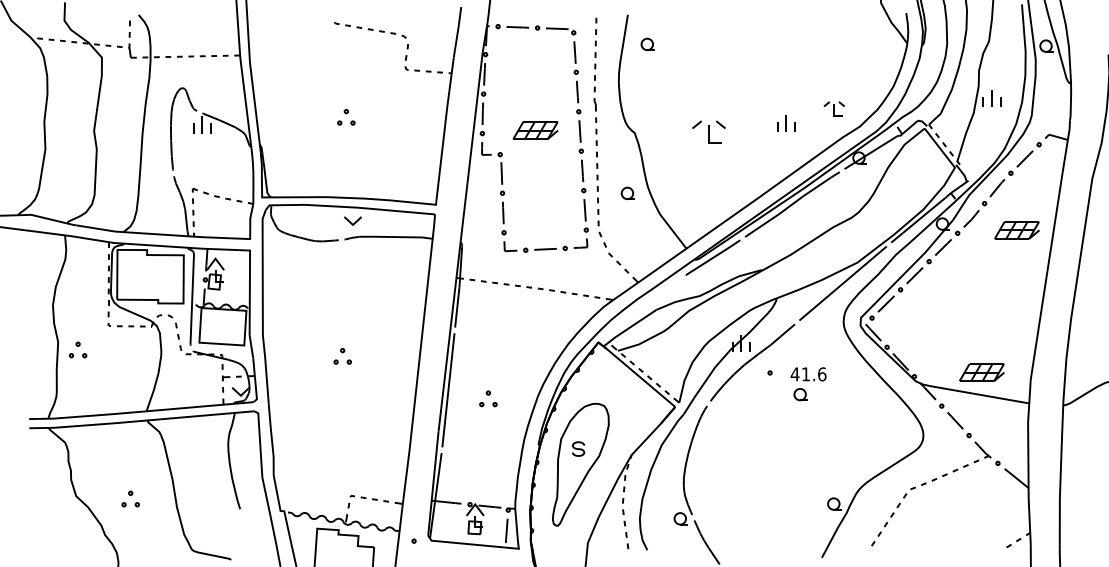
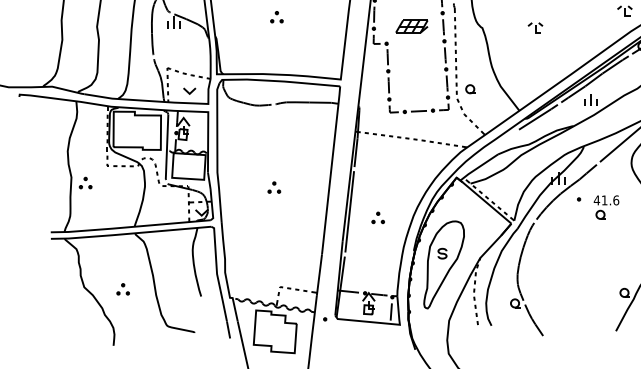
part: (786, 123) -> (590, 99), moved
part: (708, 132) -> (535, 27), size x0.62
part: (627, 192) -> (470, 88), moved
part: (352, 220) -> (189, 90), moved

